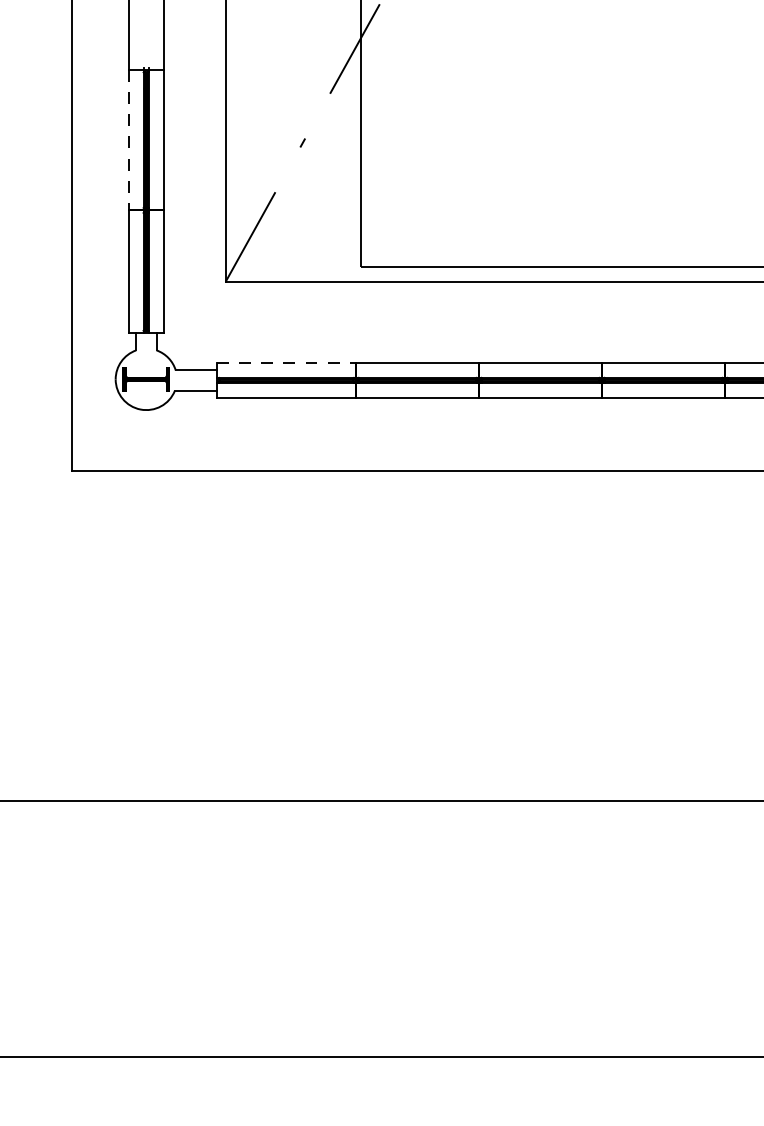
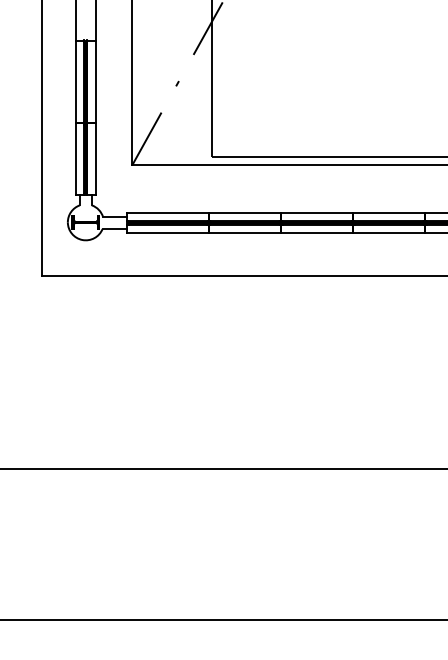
line: (128, 140) -> (75, 82), dashed -> solid
line: (287, 362) -> (168, 212), dashed -> solid

